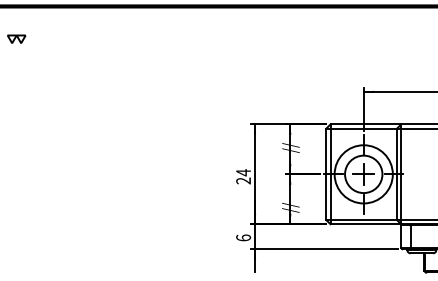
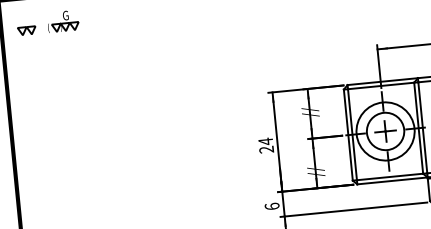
part: (53, 33) -> (63, 21), added

